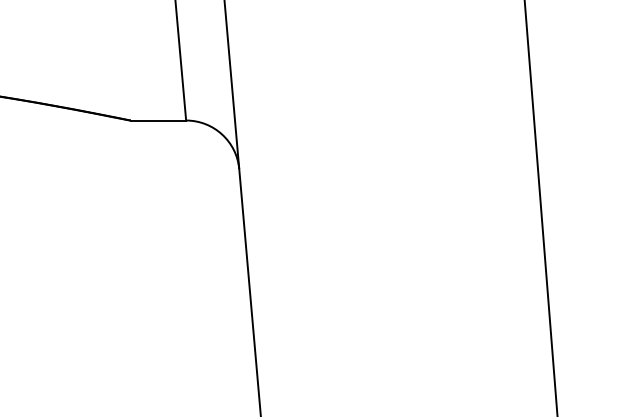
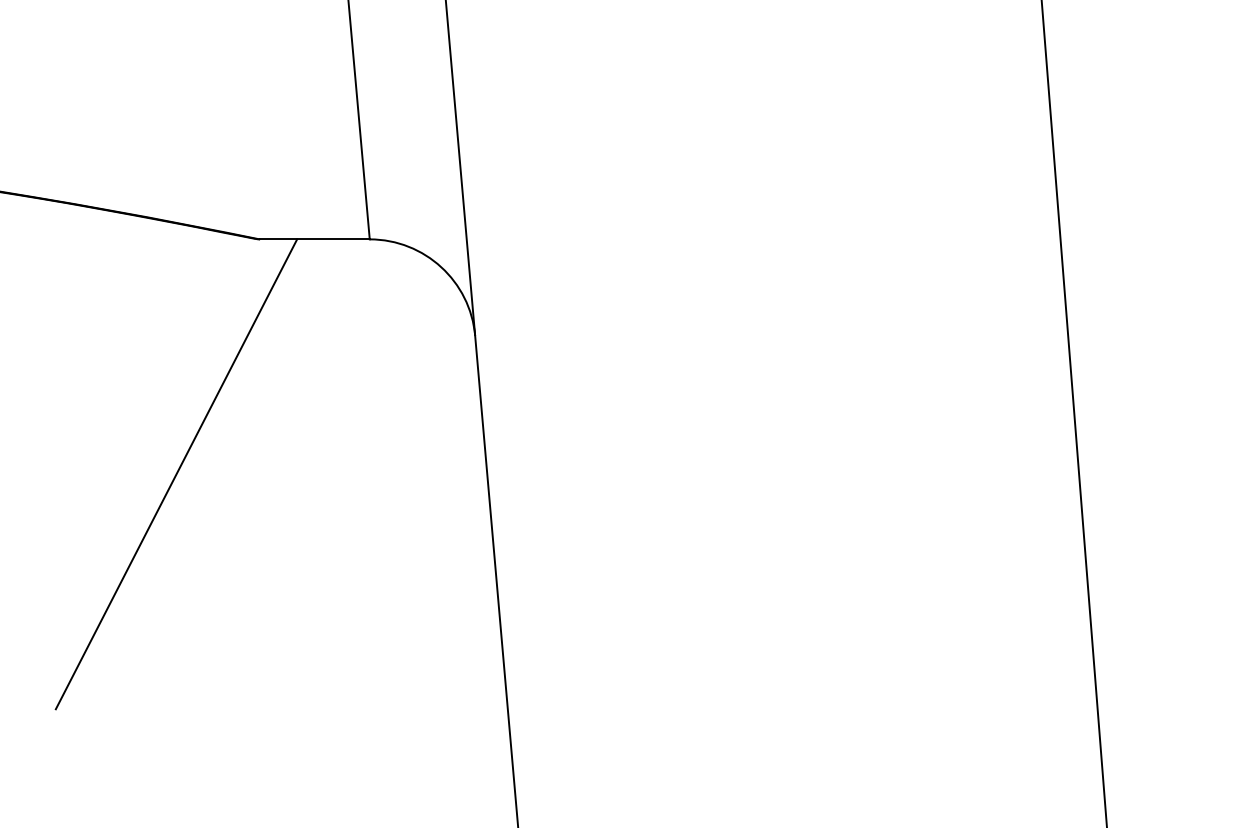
line: (88, 238) -> (175, 473), added

